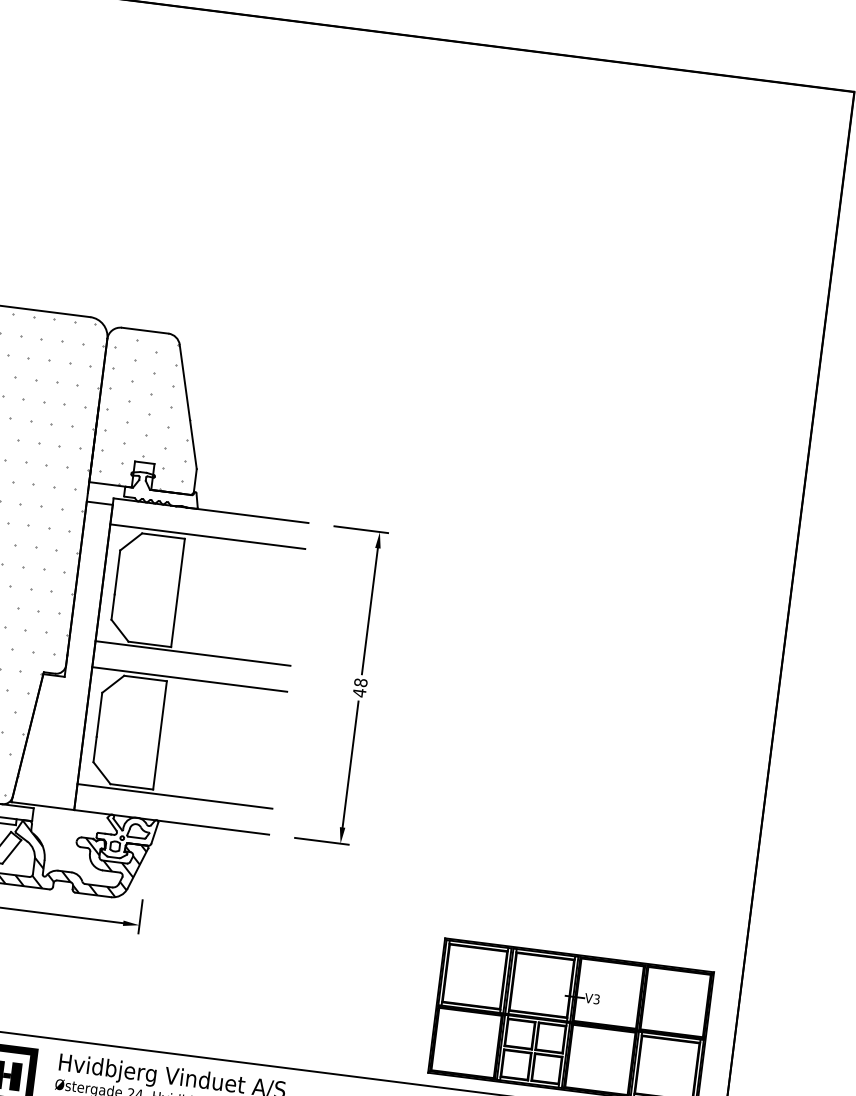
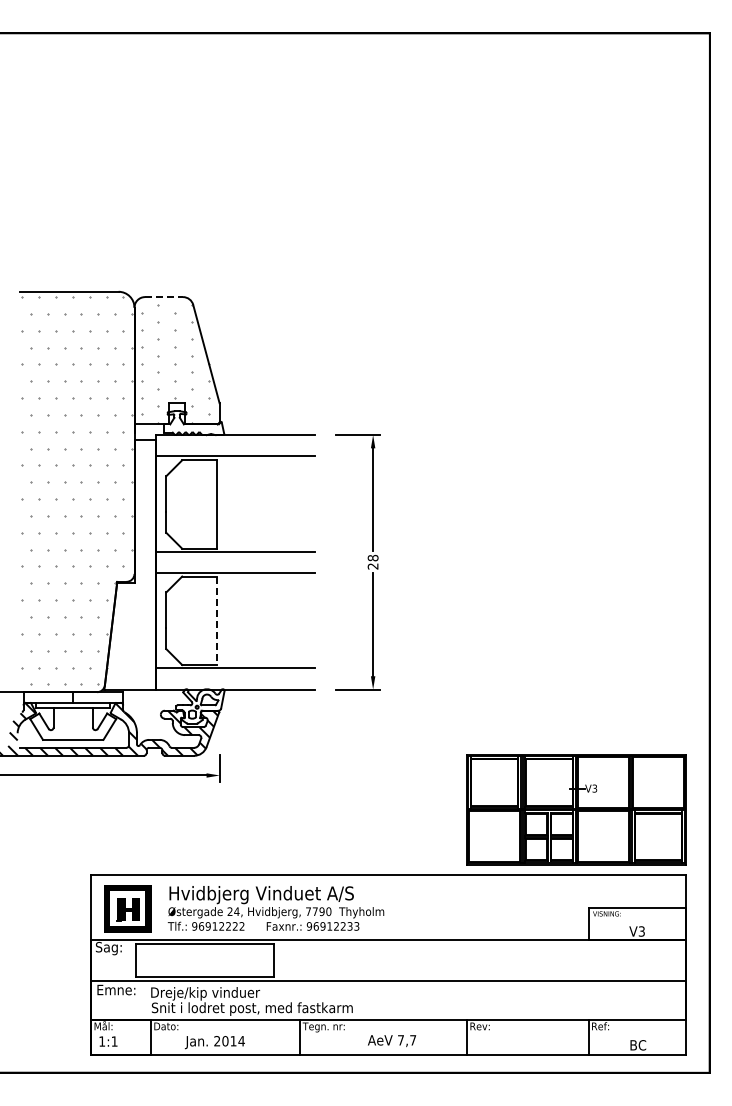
line: (145, 331) -> (164, 297), solid -> dashed
text: (358, 692) -> (372, 566), 48 -> 28
line: (160, 736) -> (217, 621), solid -> dashed

